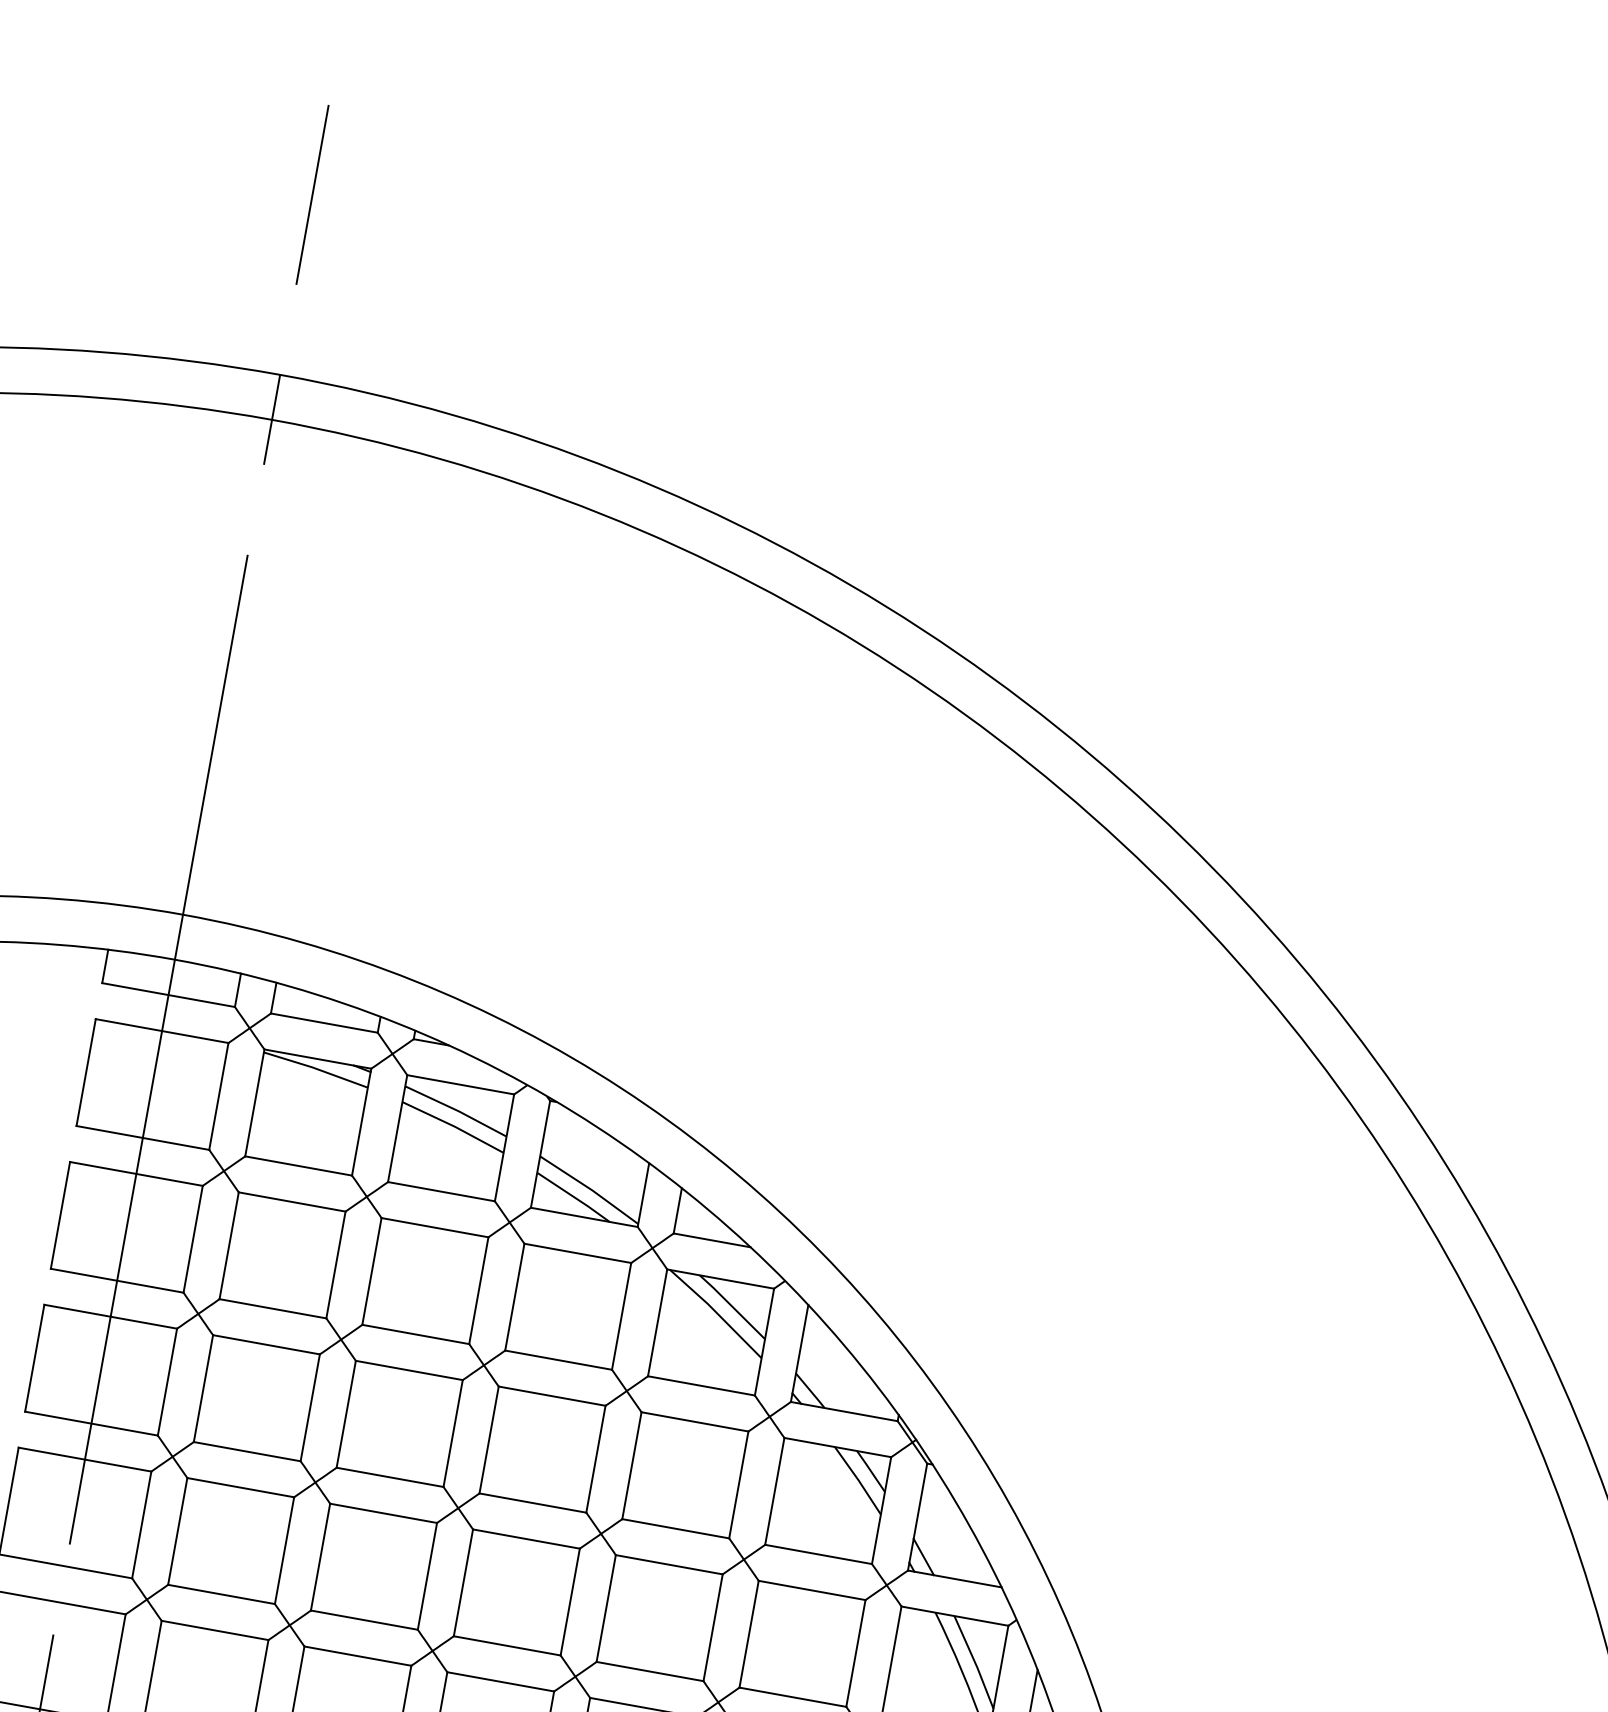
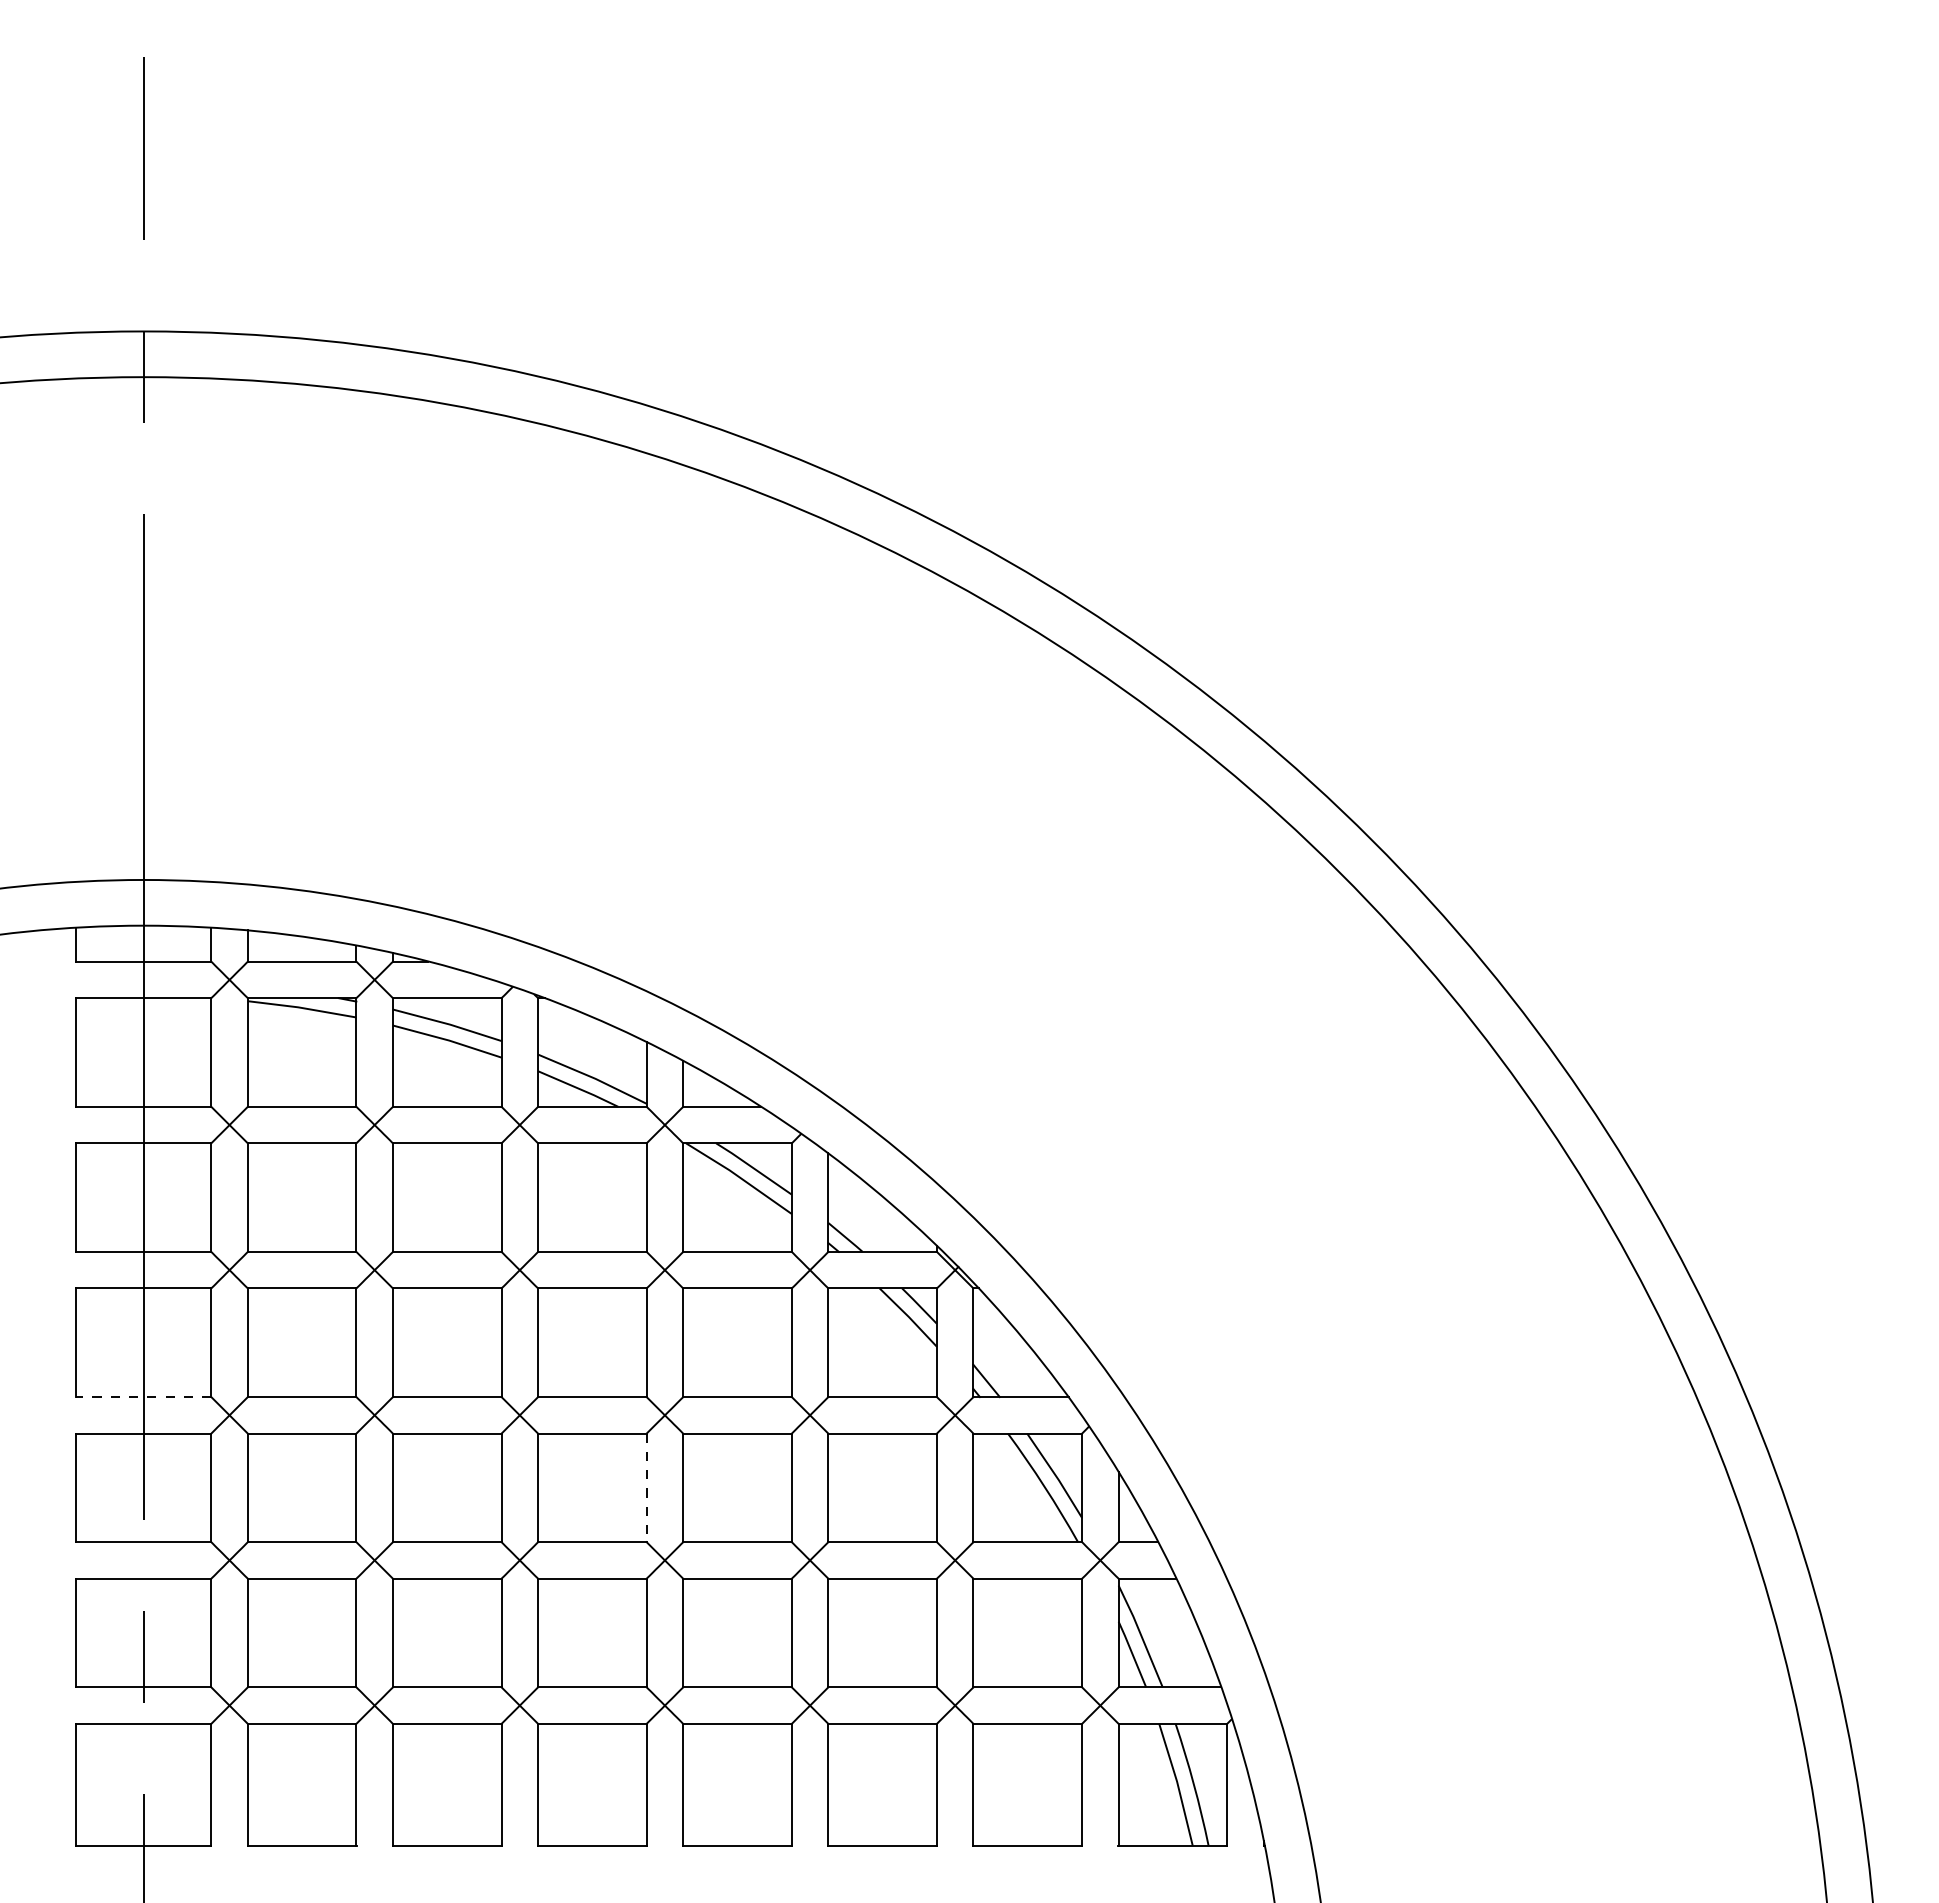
line: (91, 1424) -> (143, 1397), solid -> dashed
line: (569, 1602) -> (646, 1488), solid -> dashed

